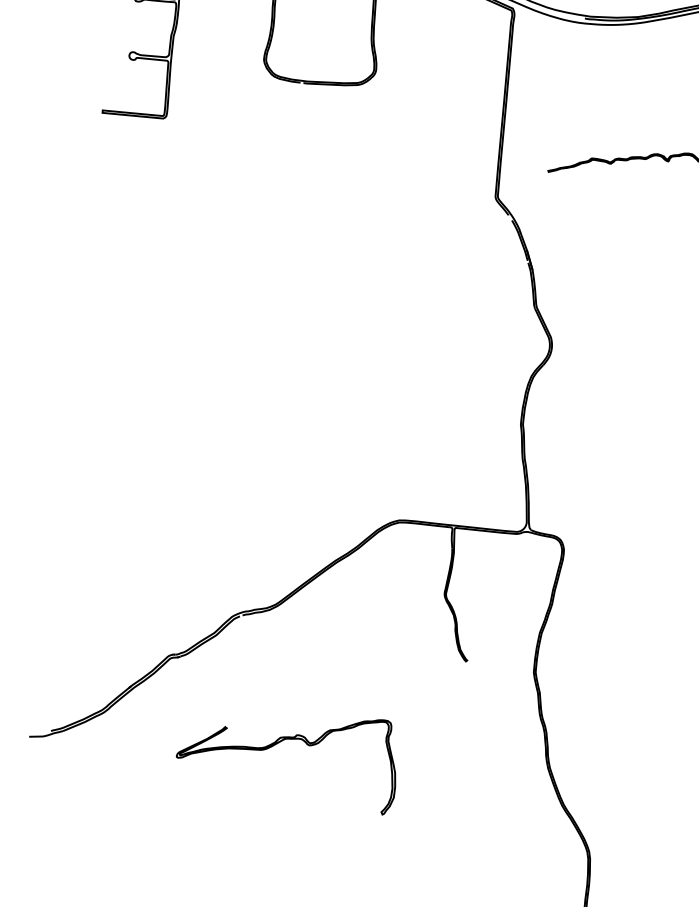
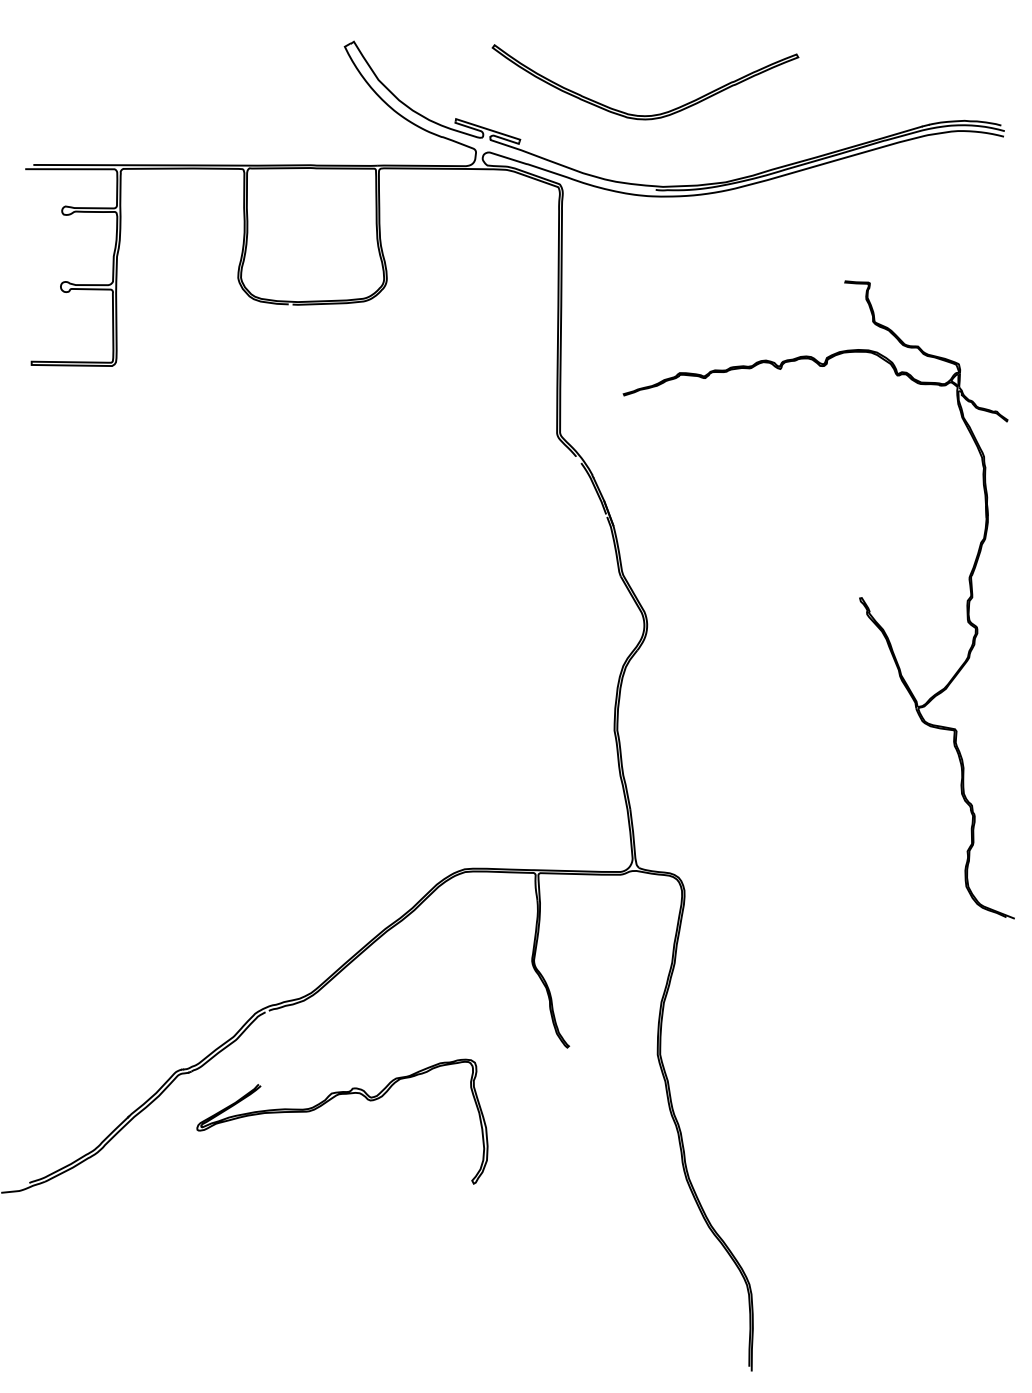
curve: (278, 743) -> (329, 1101), moved

